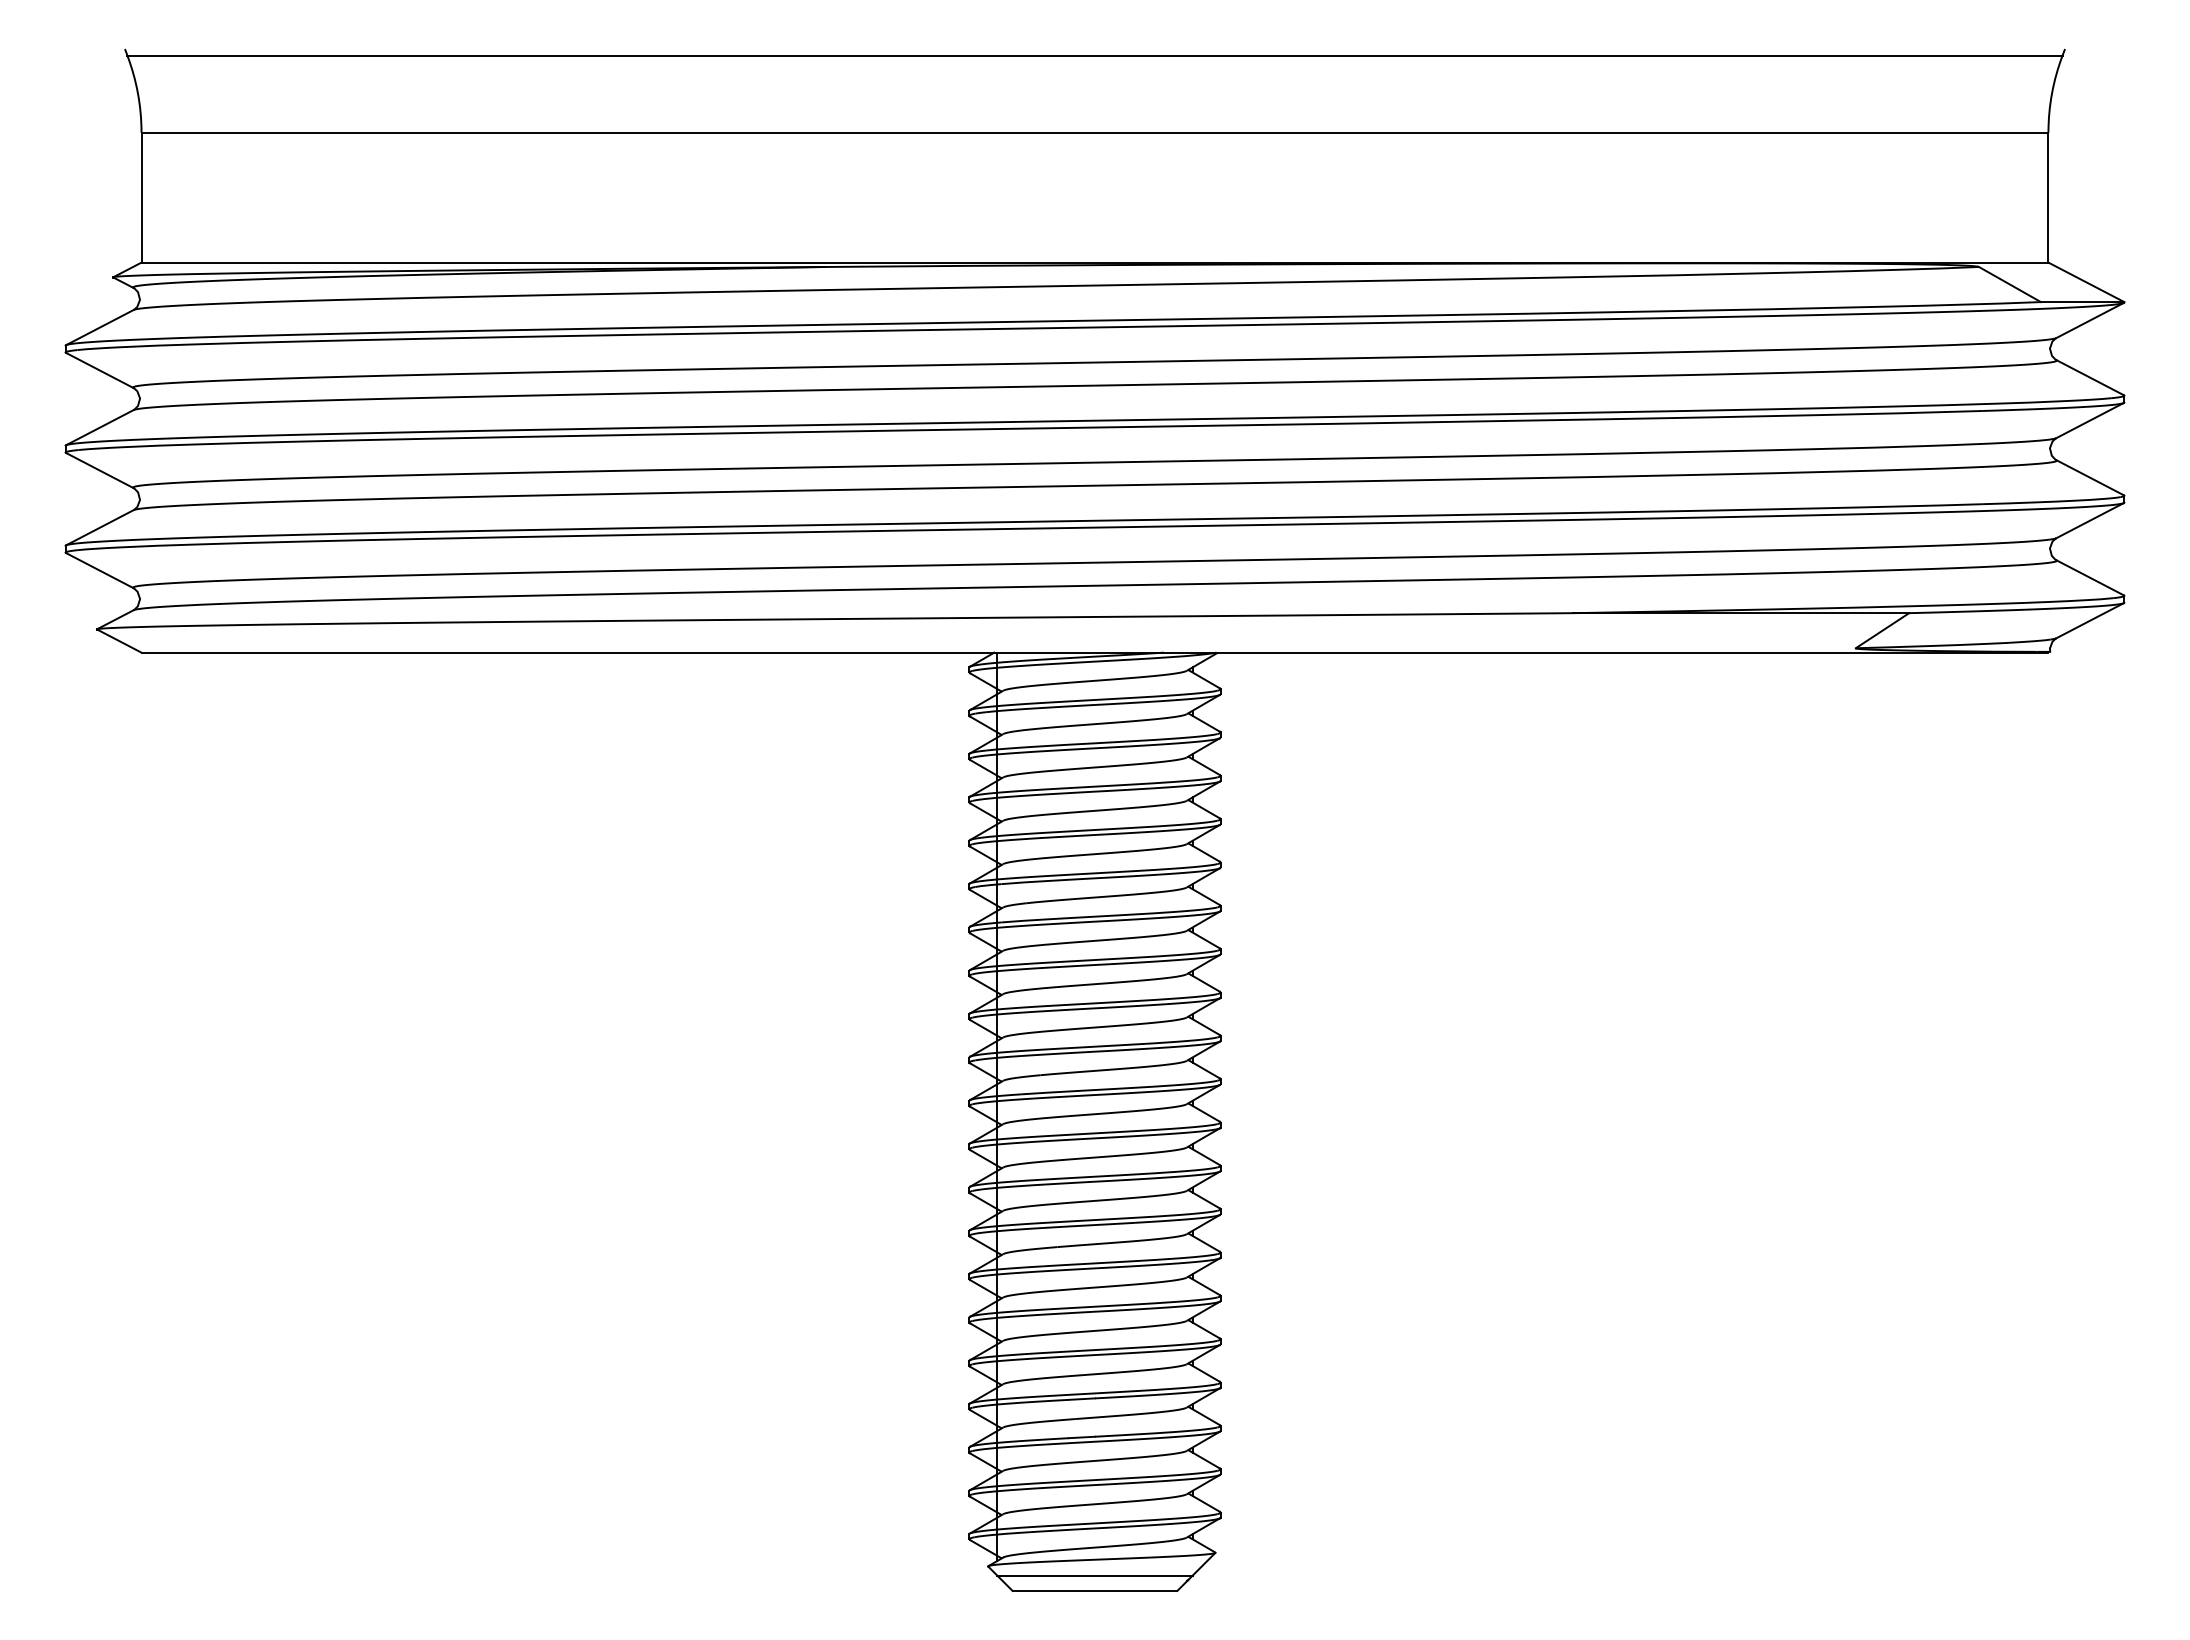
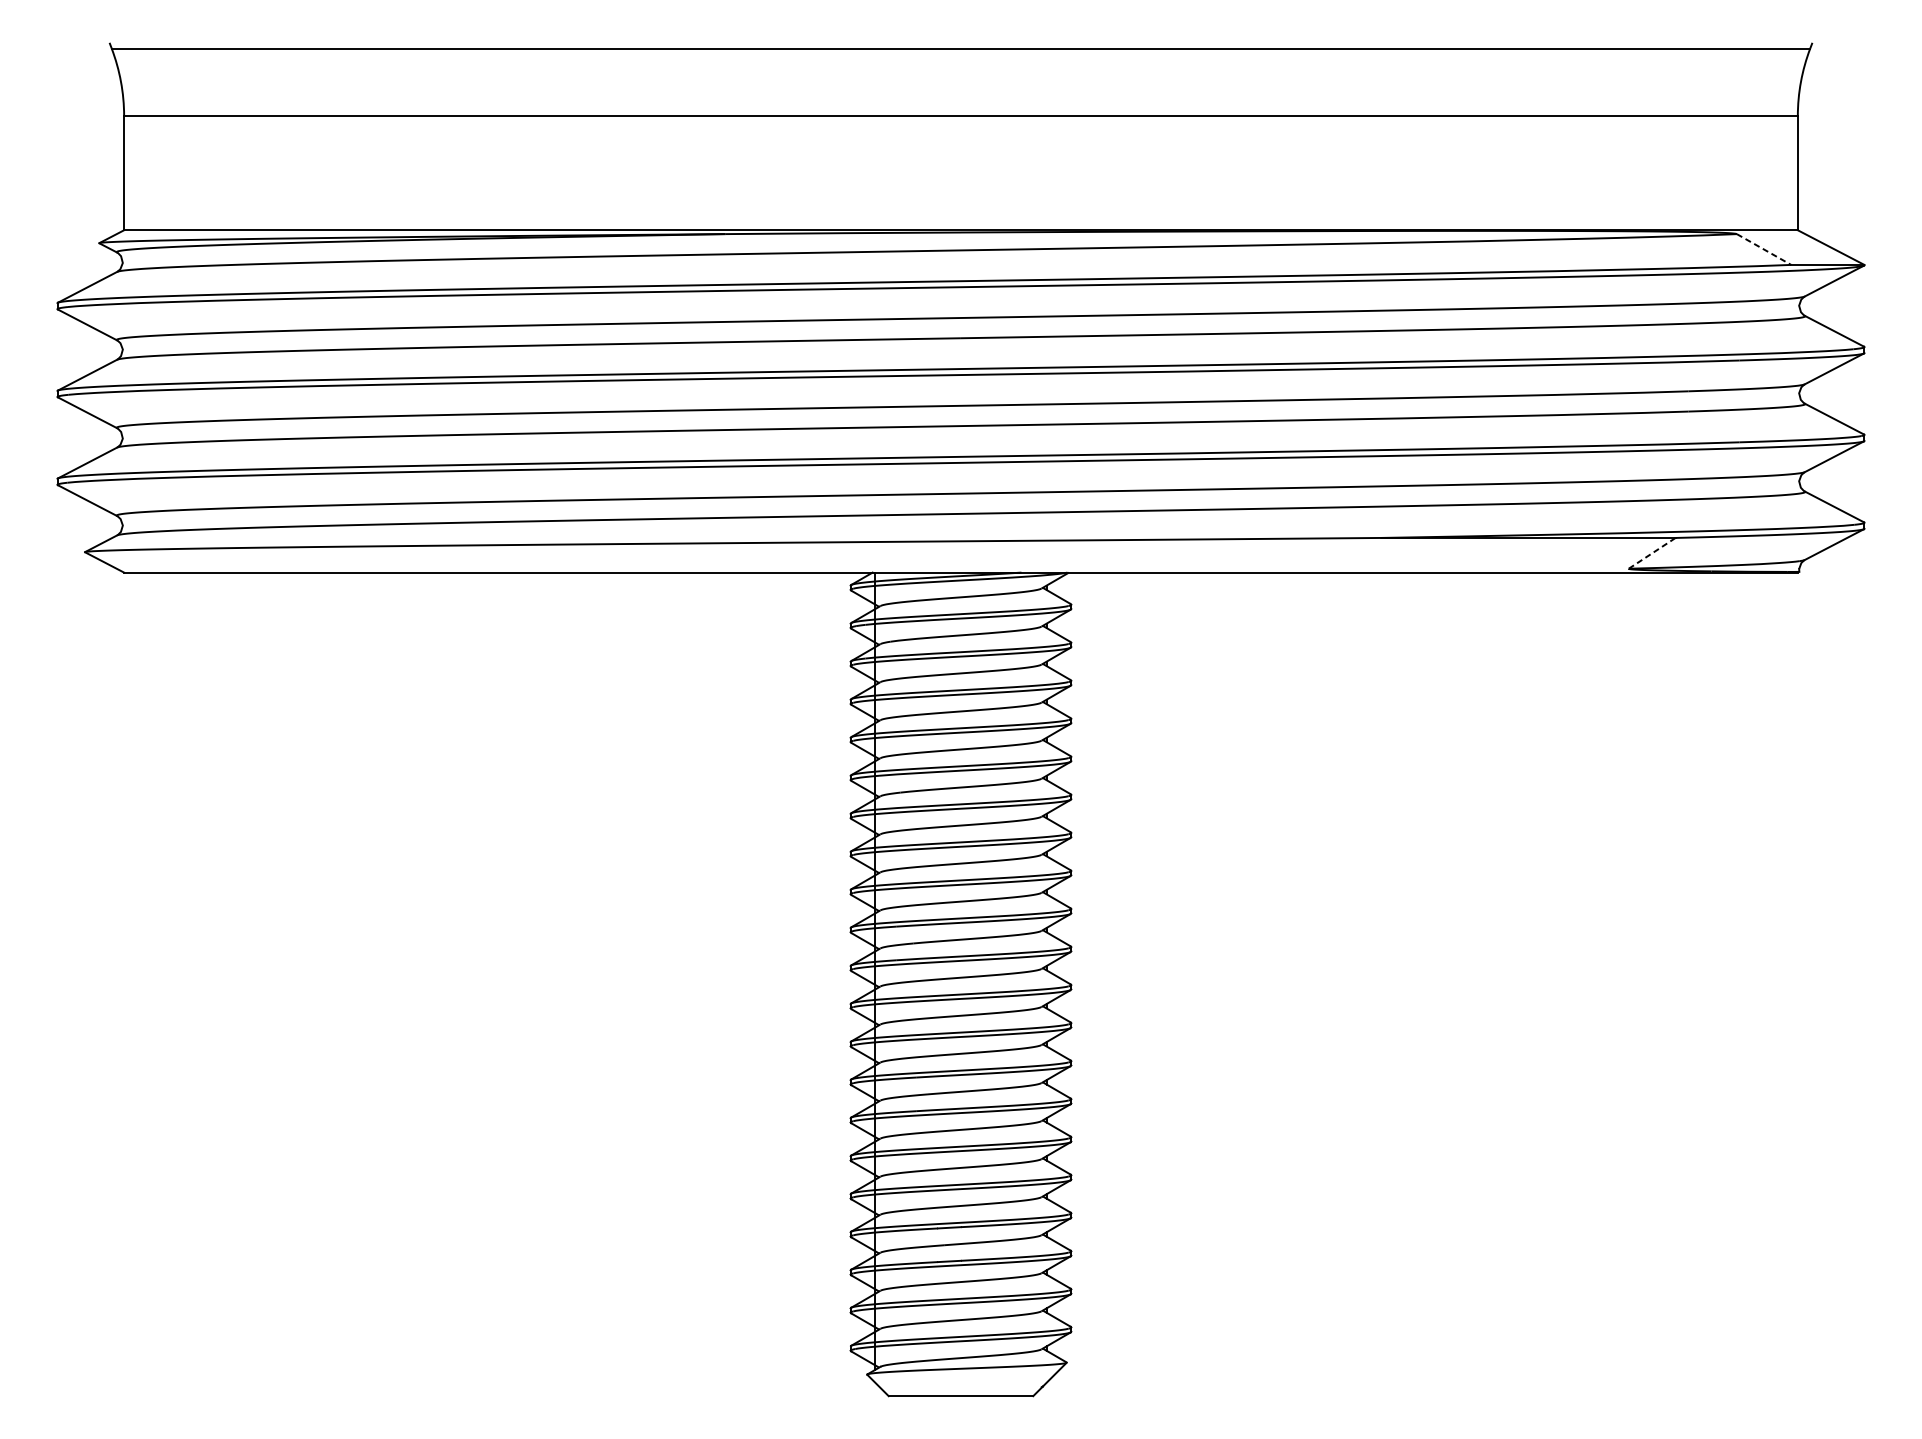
line: (2009, 284) -> (1763, 249), solid -> dashed
line: (1882, 630) -> (1652, 553), solid -> dashed
line: (1094, 1575) -> (960, 1382), removed

